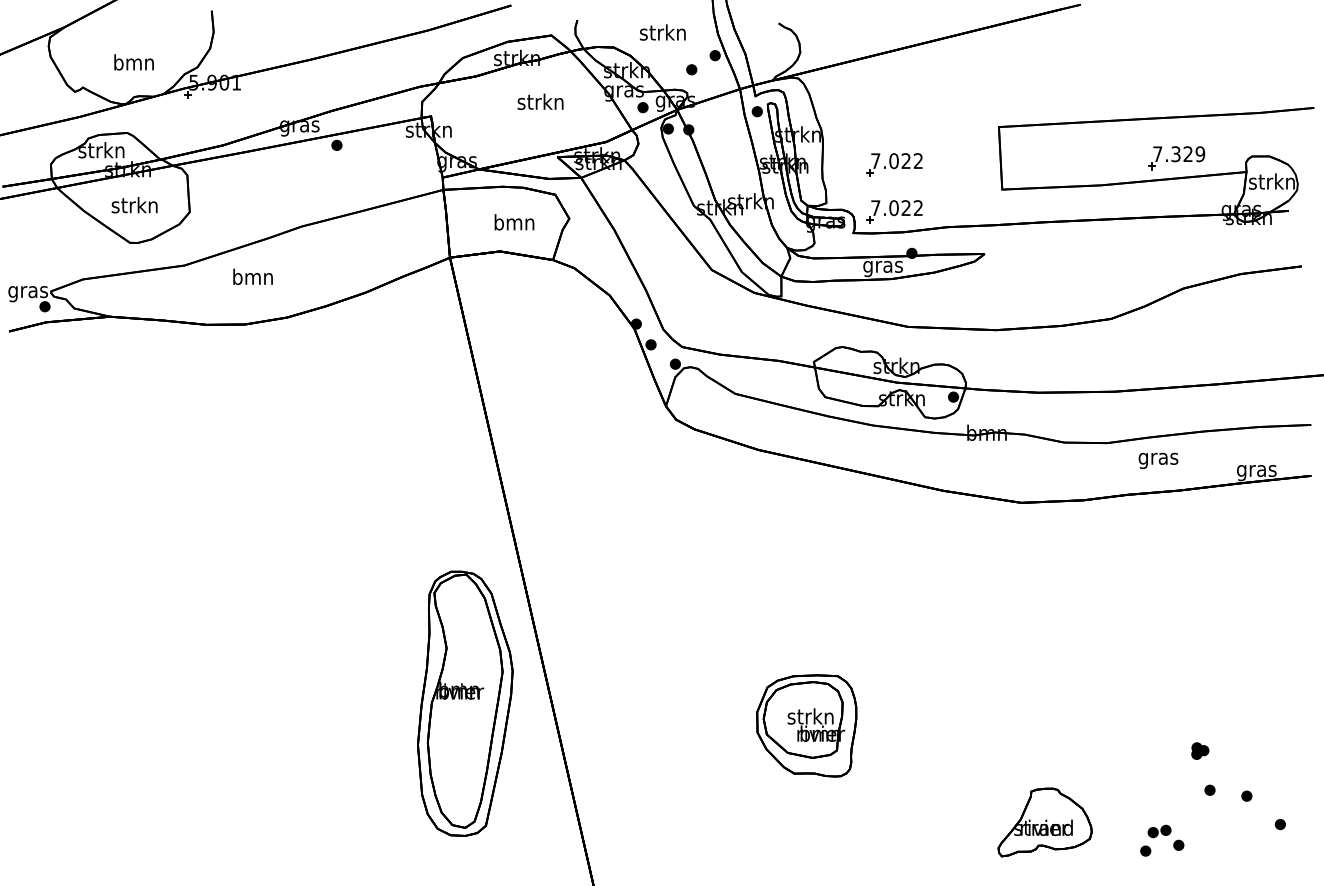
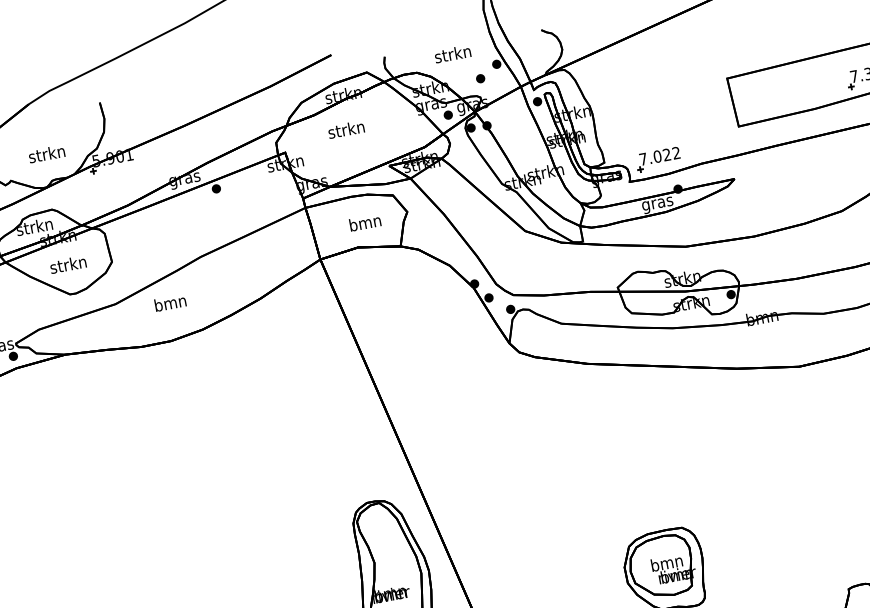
text: (133, 62) -> (46, 154), bmn -> strkn
text: (540, 101) -> (346, 129), moved
part: (894, 164) -> (651, 122), removed
text: (810, 716) -> (666, 563), strkn -> bmn

